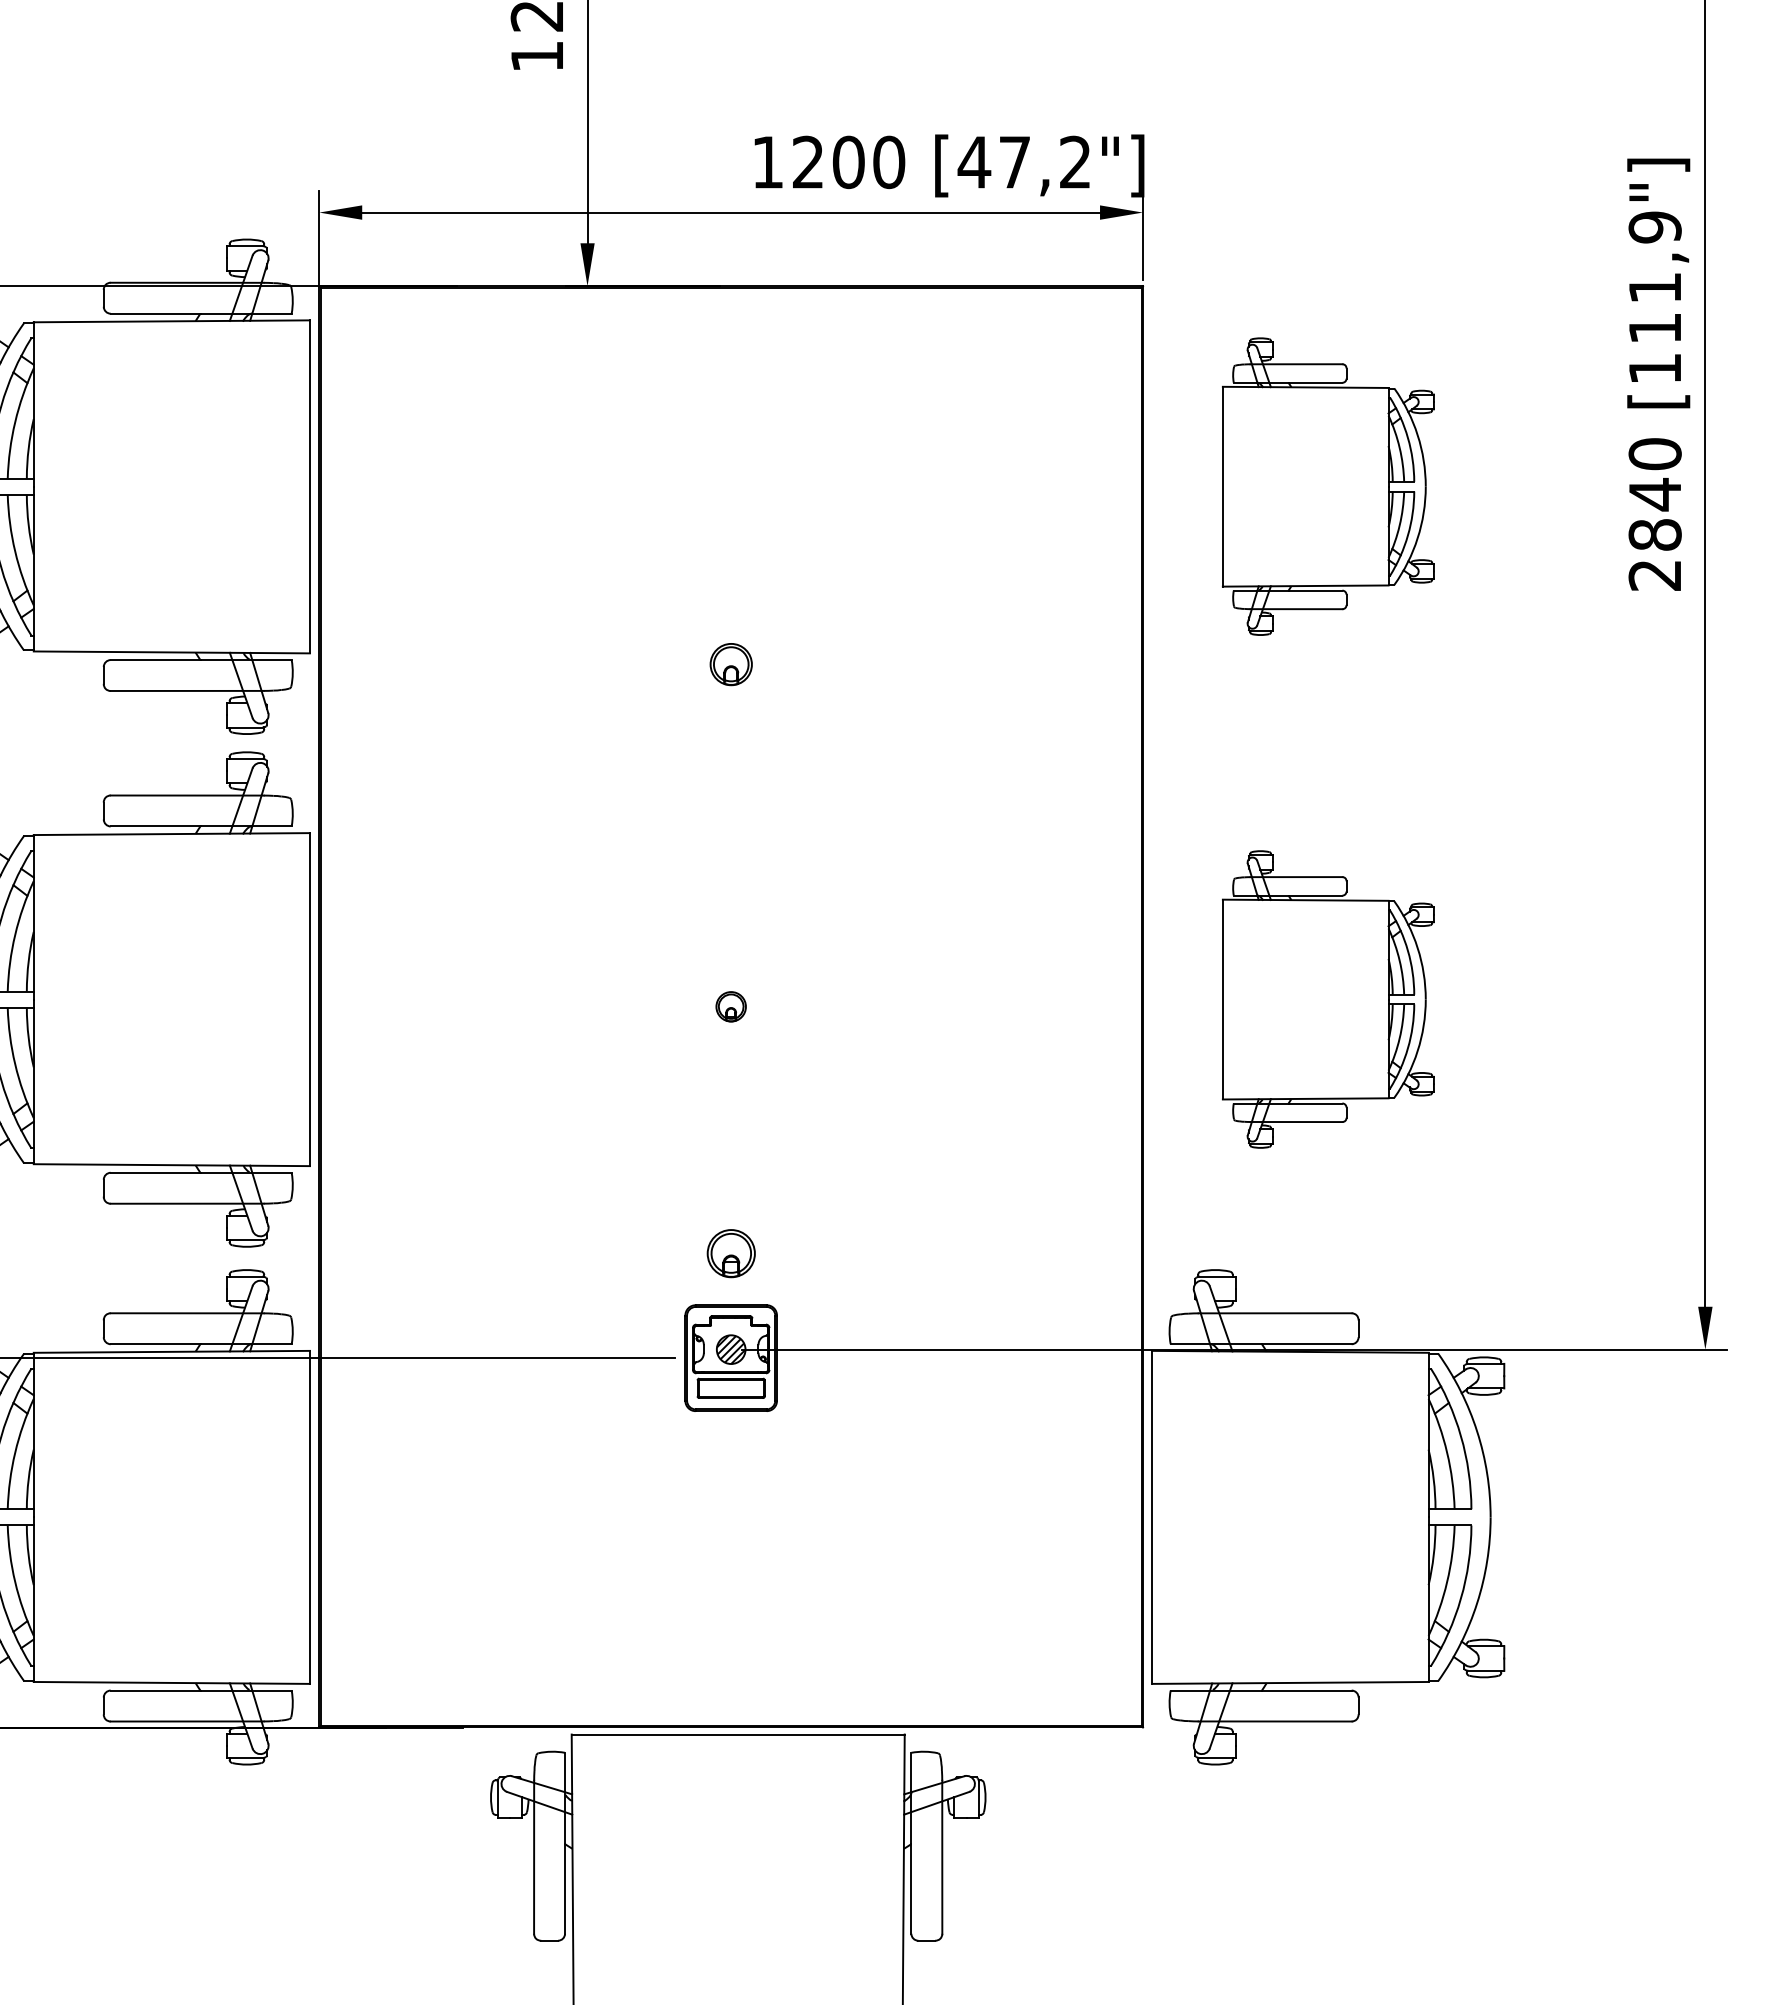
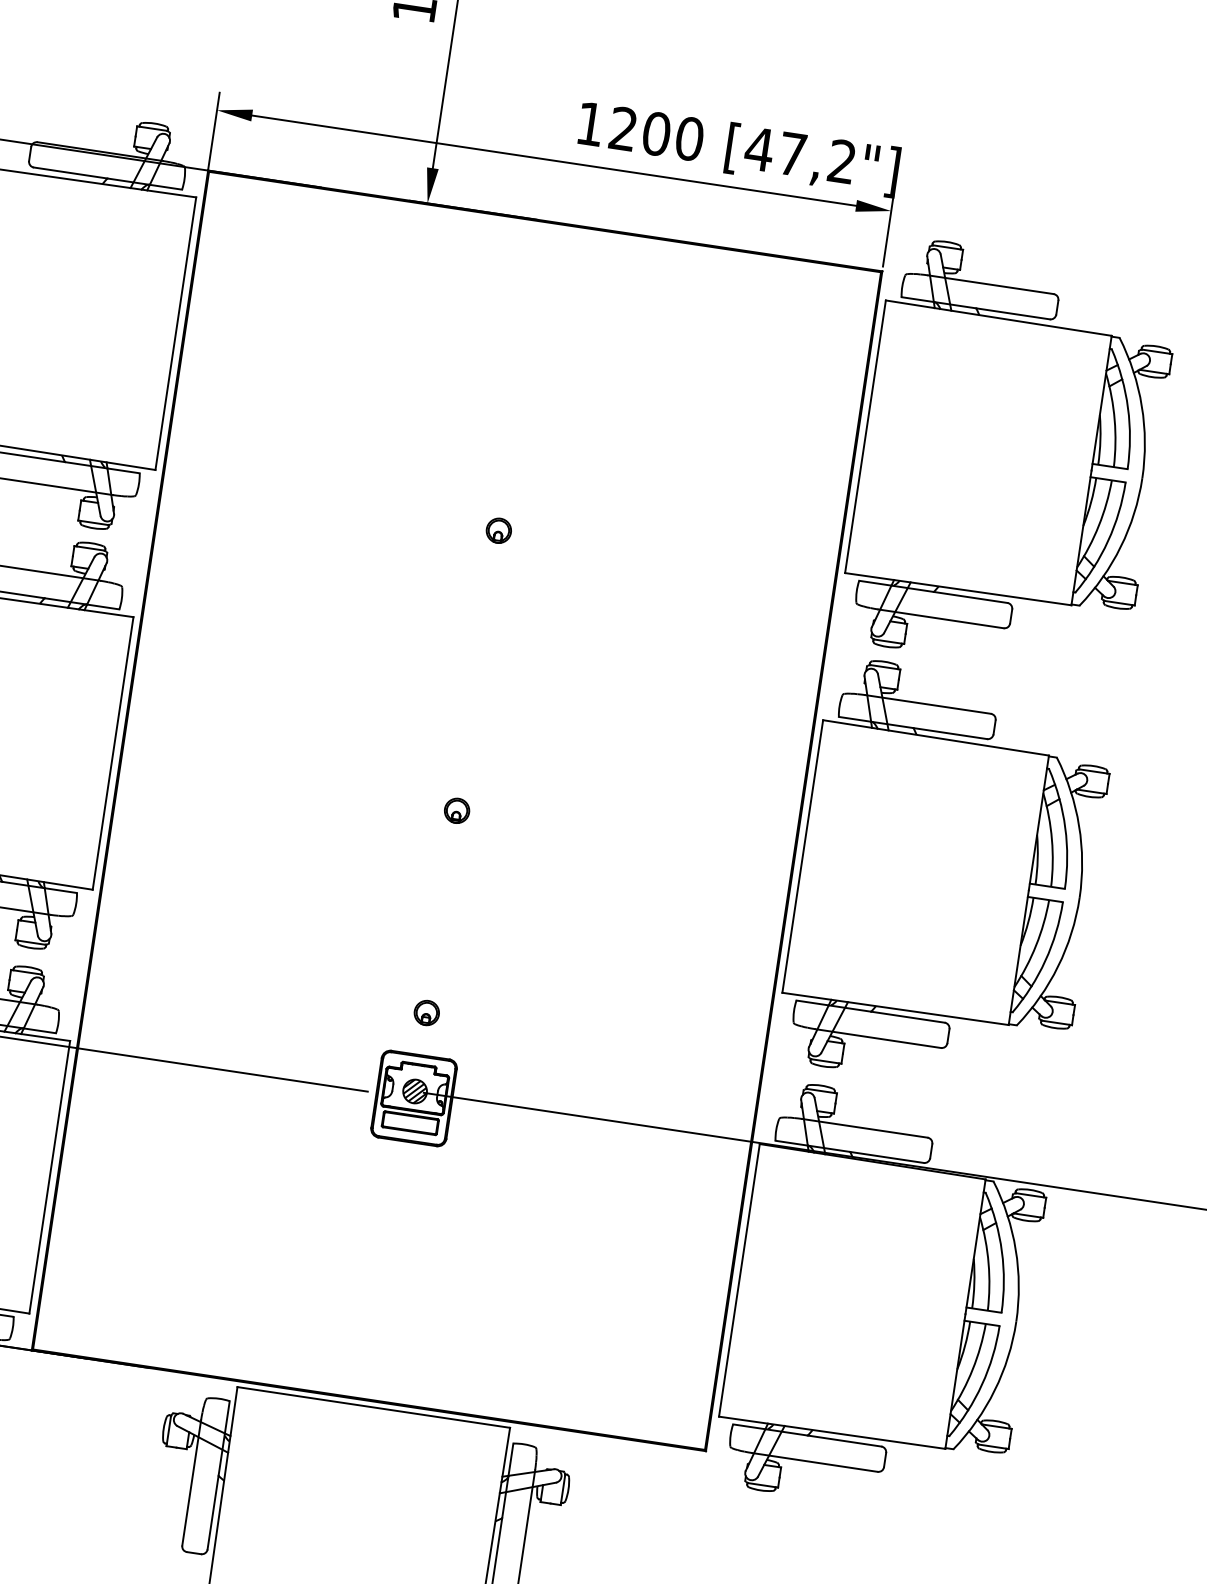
part: (1328, 486) -> (1009, 458), size x1.67
part: (730, 664) -> (498, 530), size x0.71
part: (1328, 999) -> (946, 877), size x1.67
part: (730, 1253) -> (426, 1012), size x0.62

